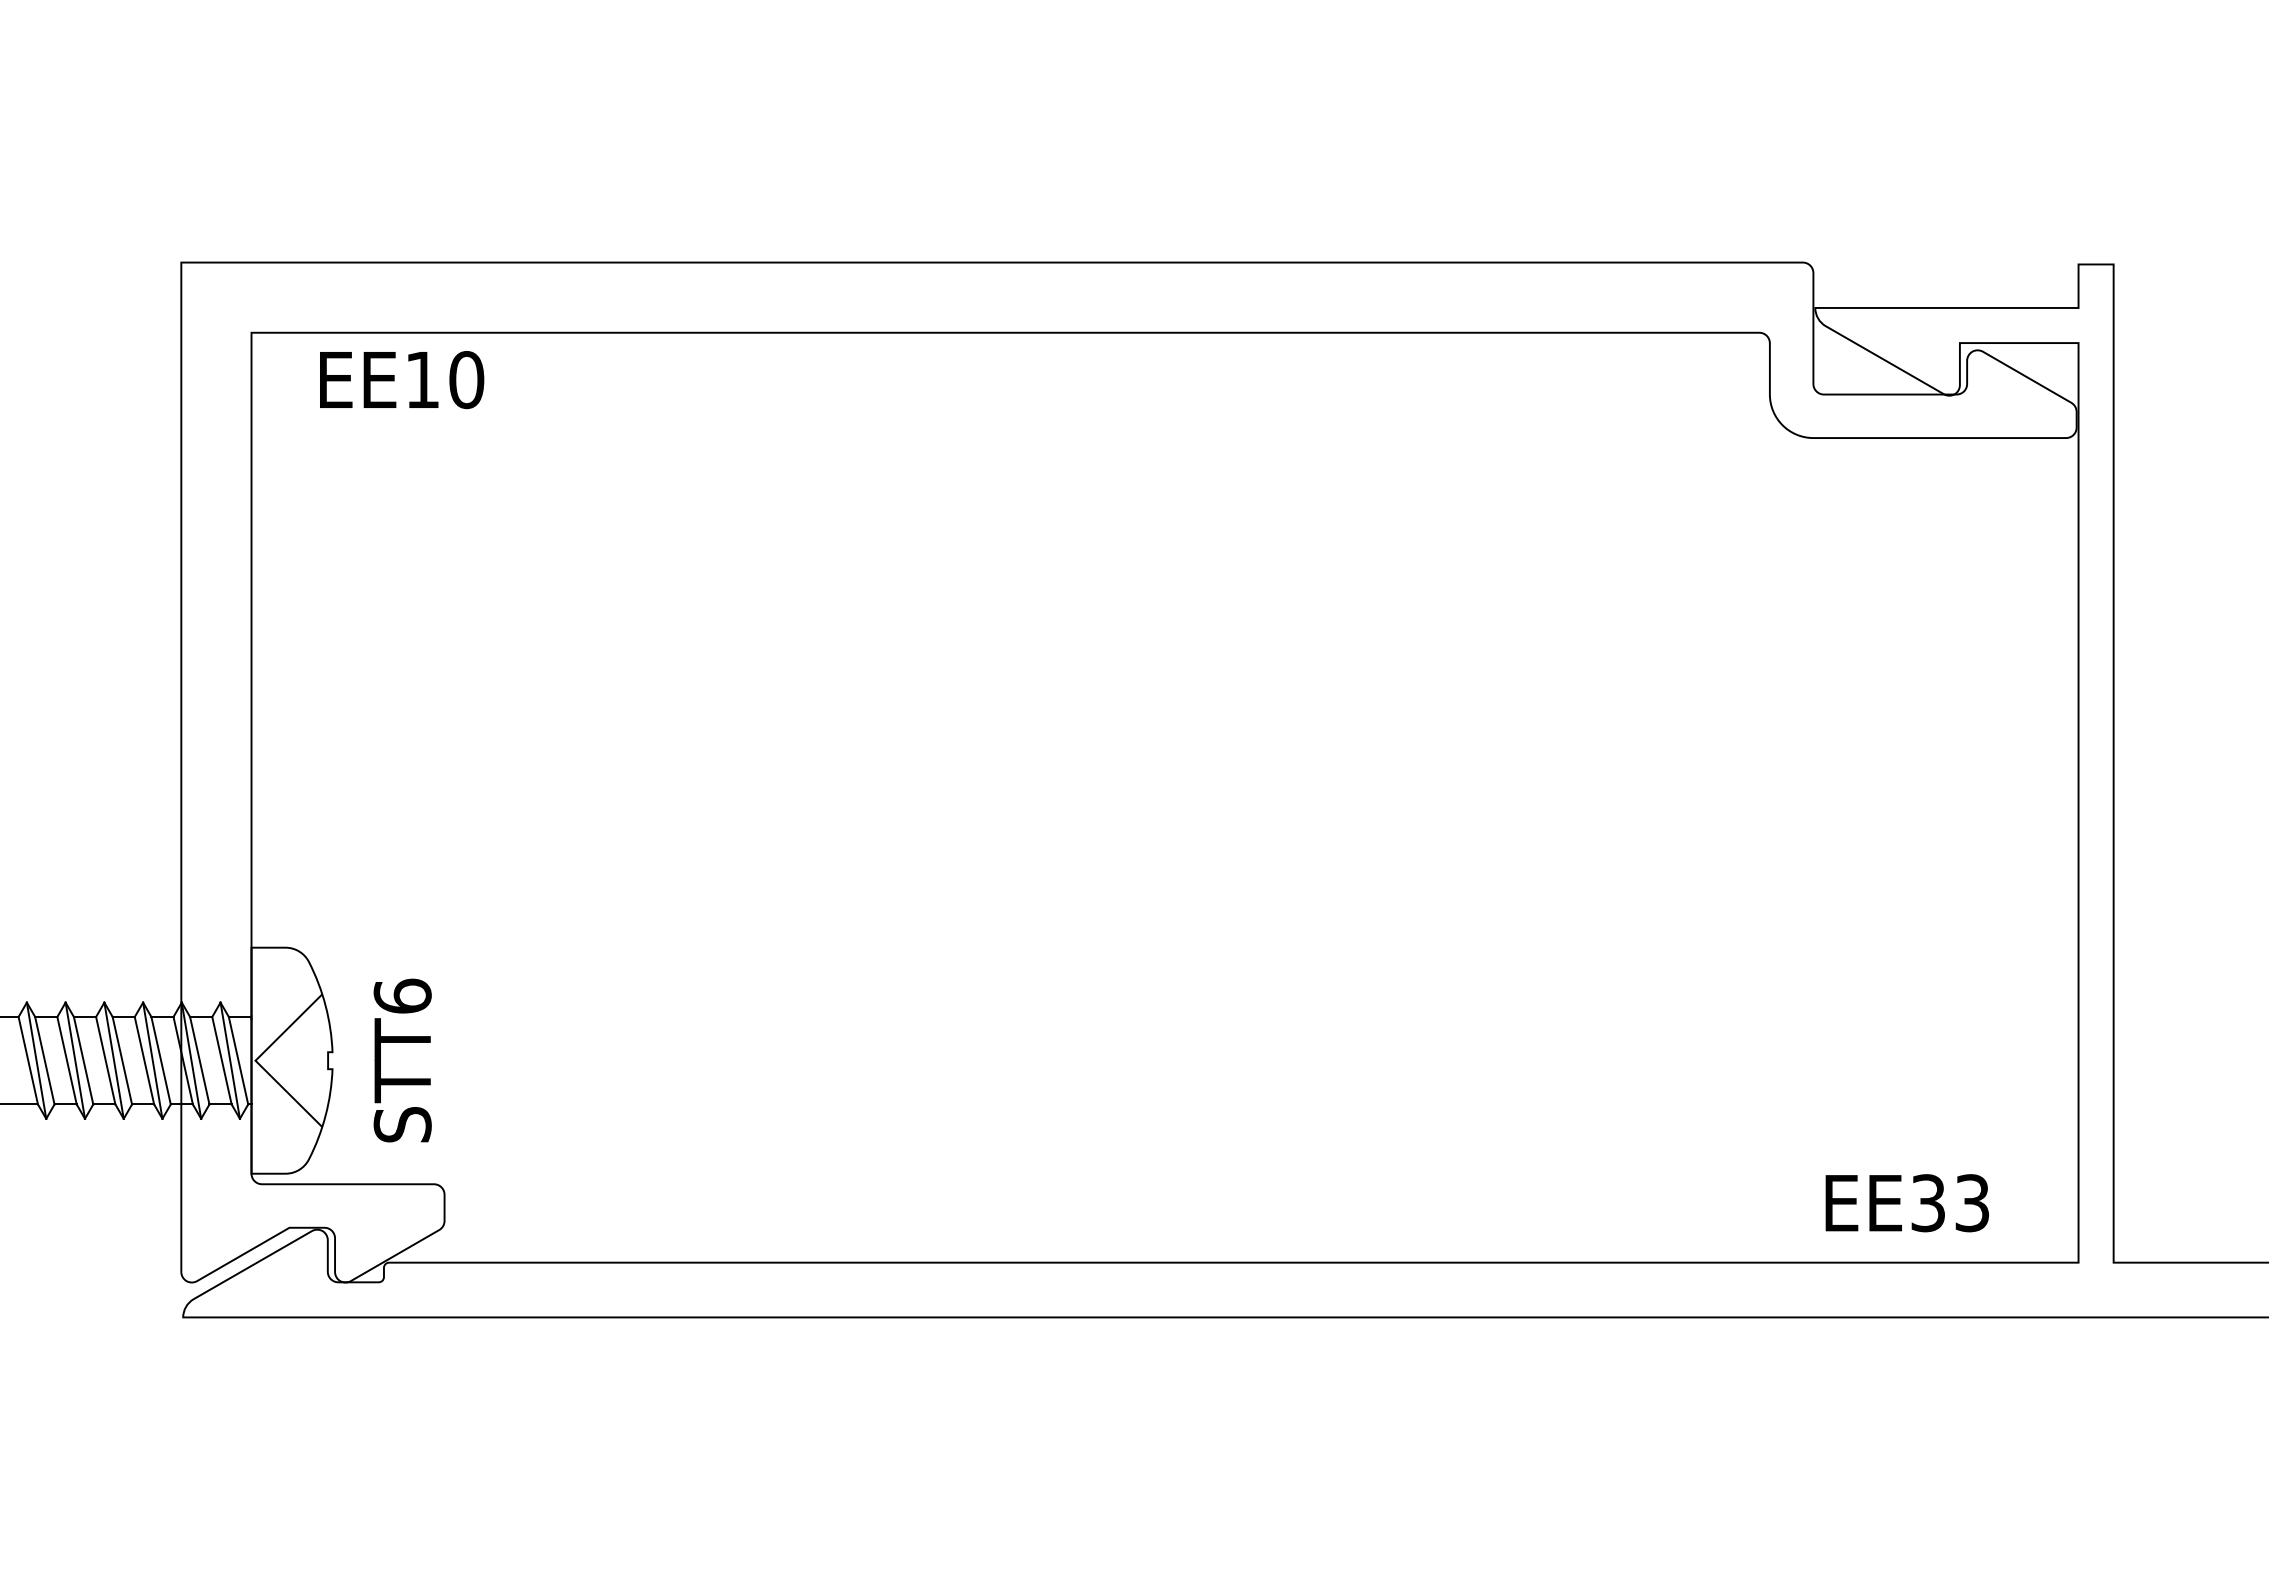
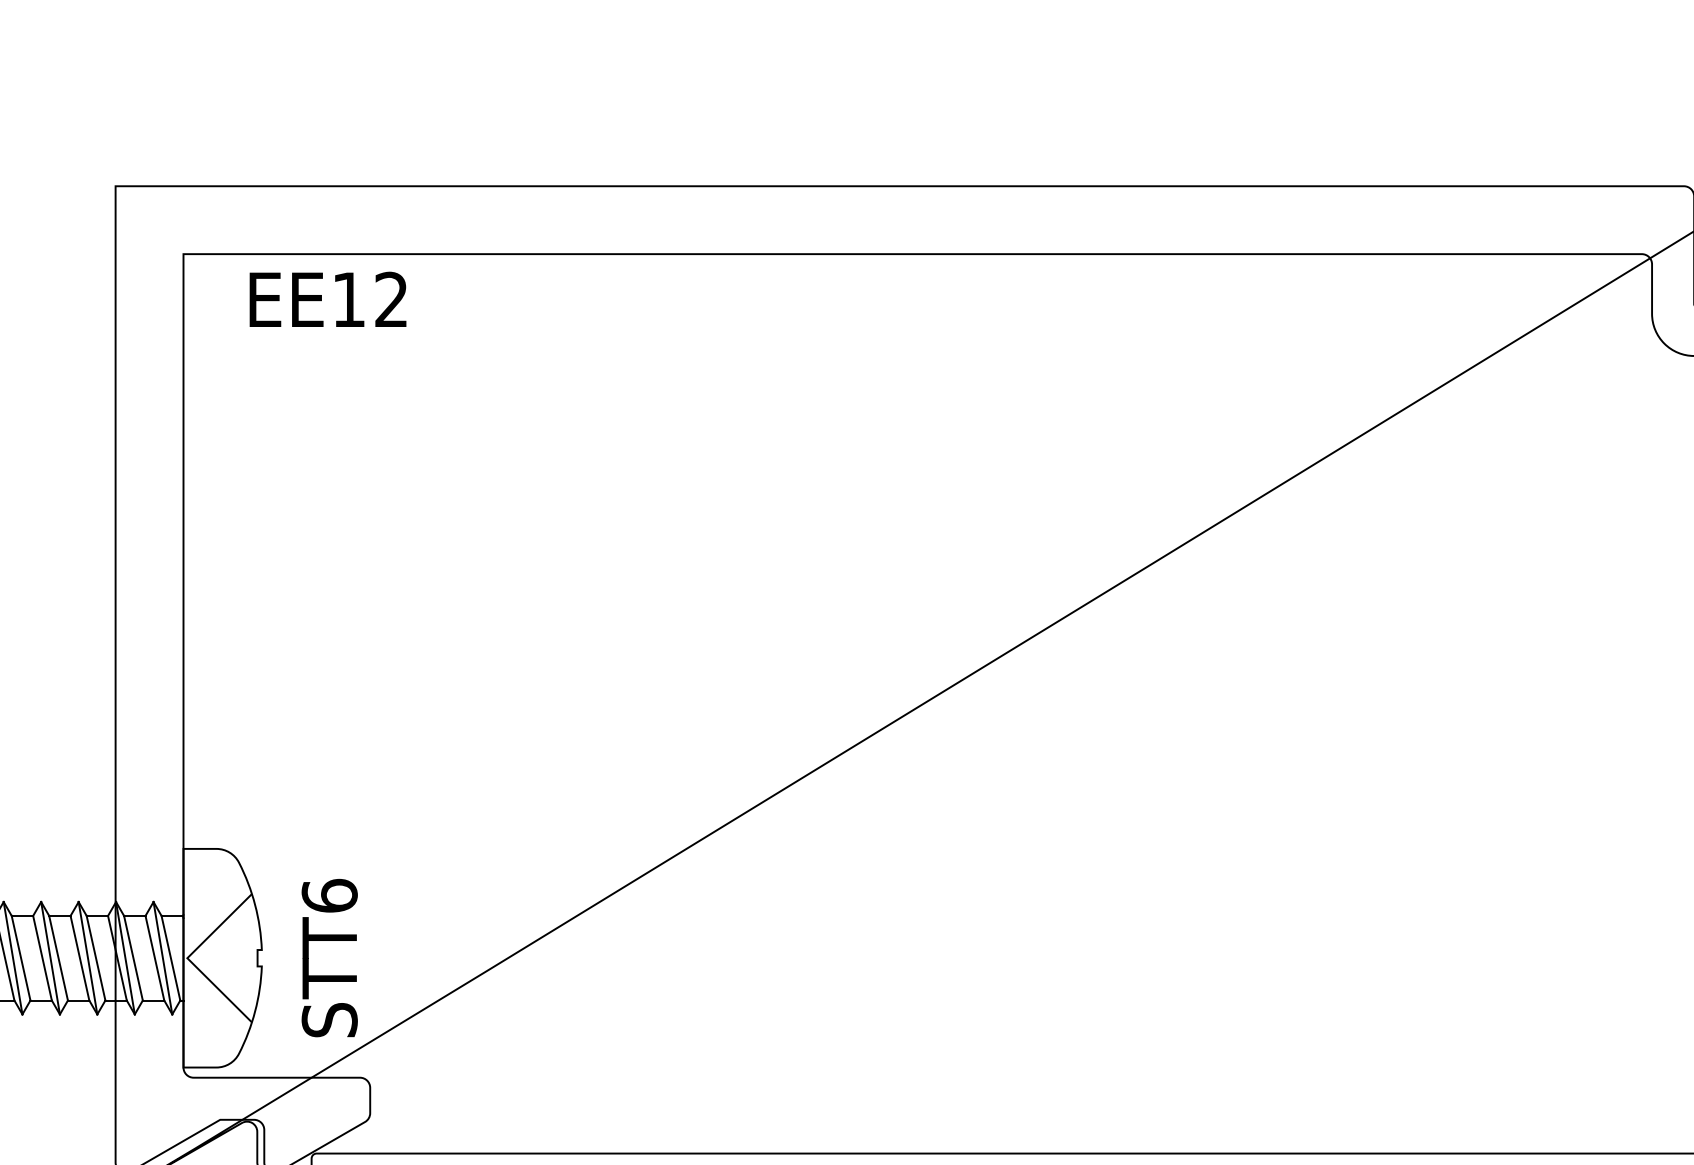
text: (466, 380) -> (391, 300), EE10 -> EE12

